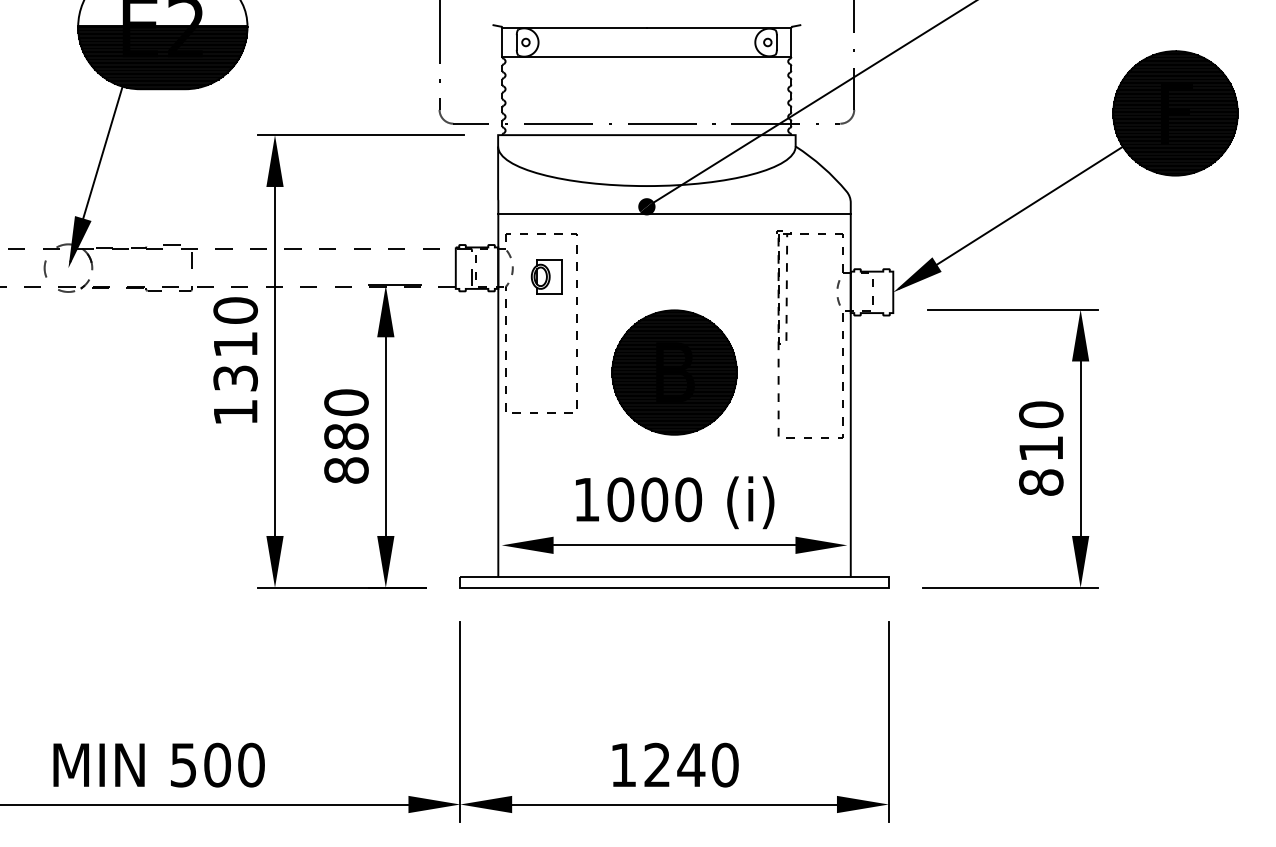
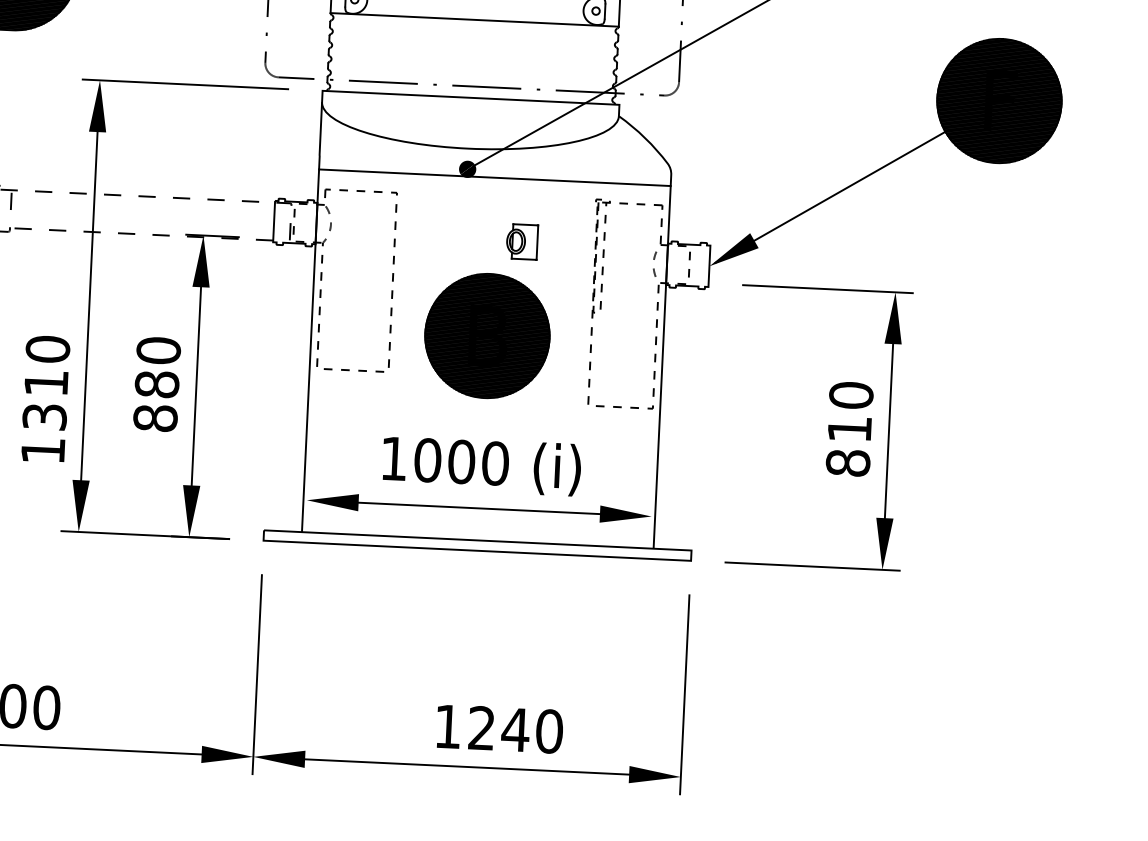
part: (546, 276) -> (521, 241), moved
text: (235, 360) -> (45, 399), moved
text: (675, 764) -> (499, 728), moved

